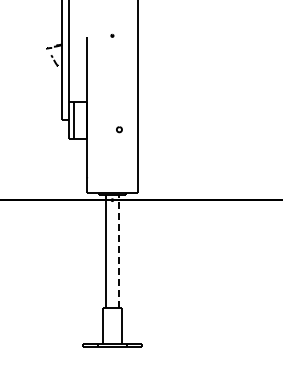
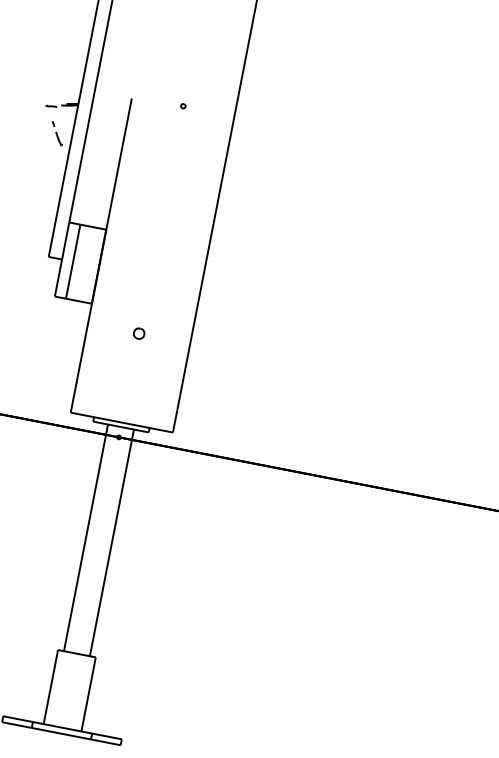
part: (119, 129) -> (139, 333), moved
line: (118, 250) -> (111, 541), dashed -> solid

